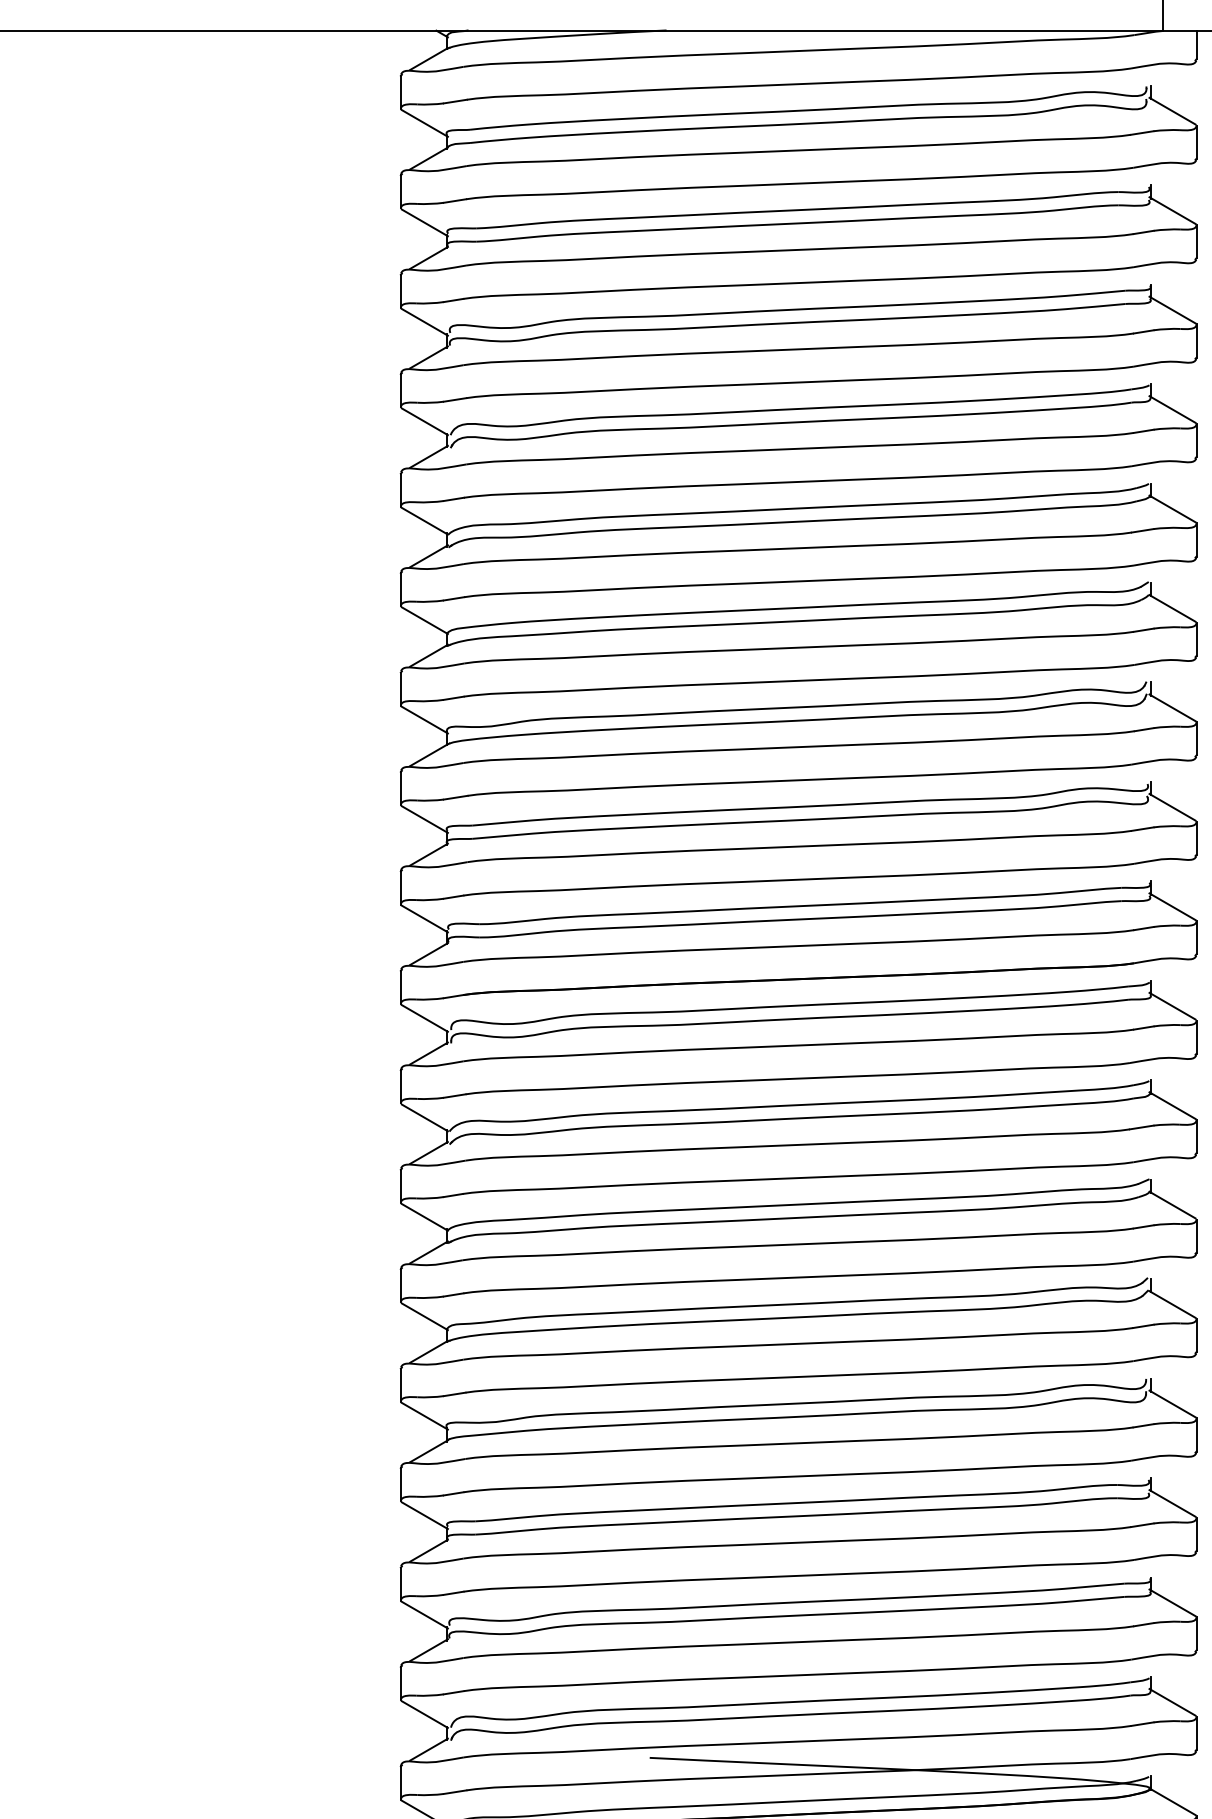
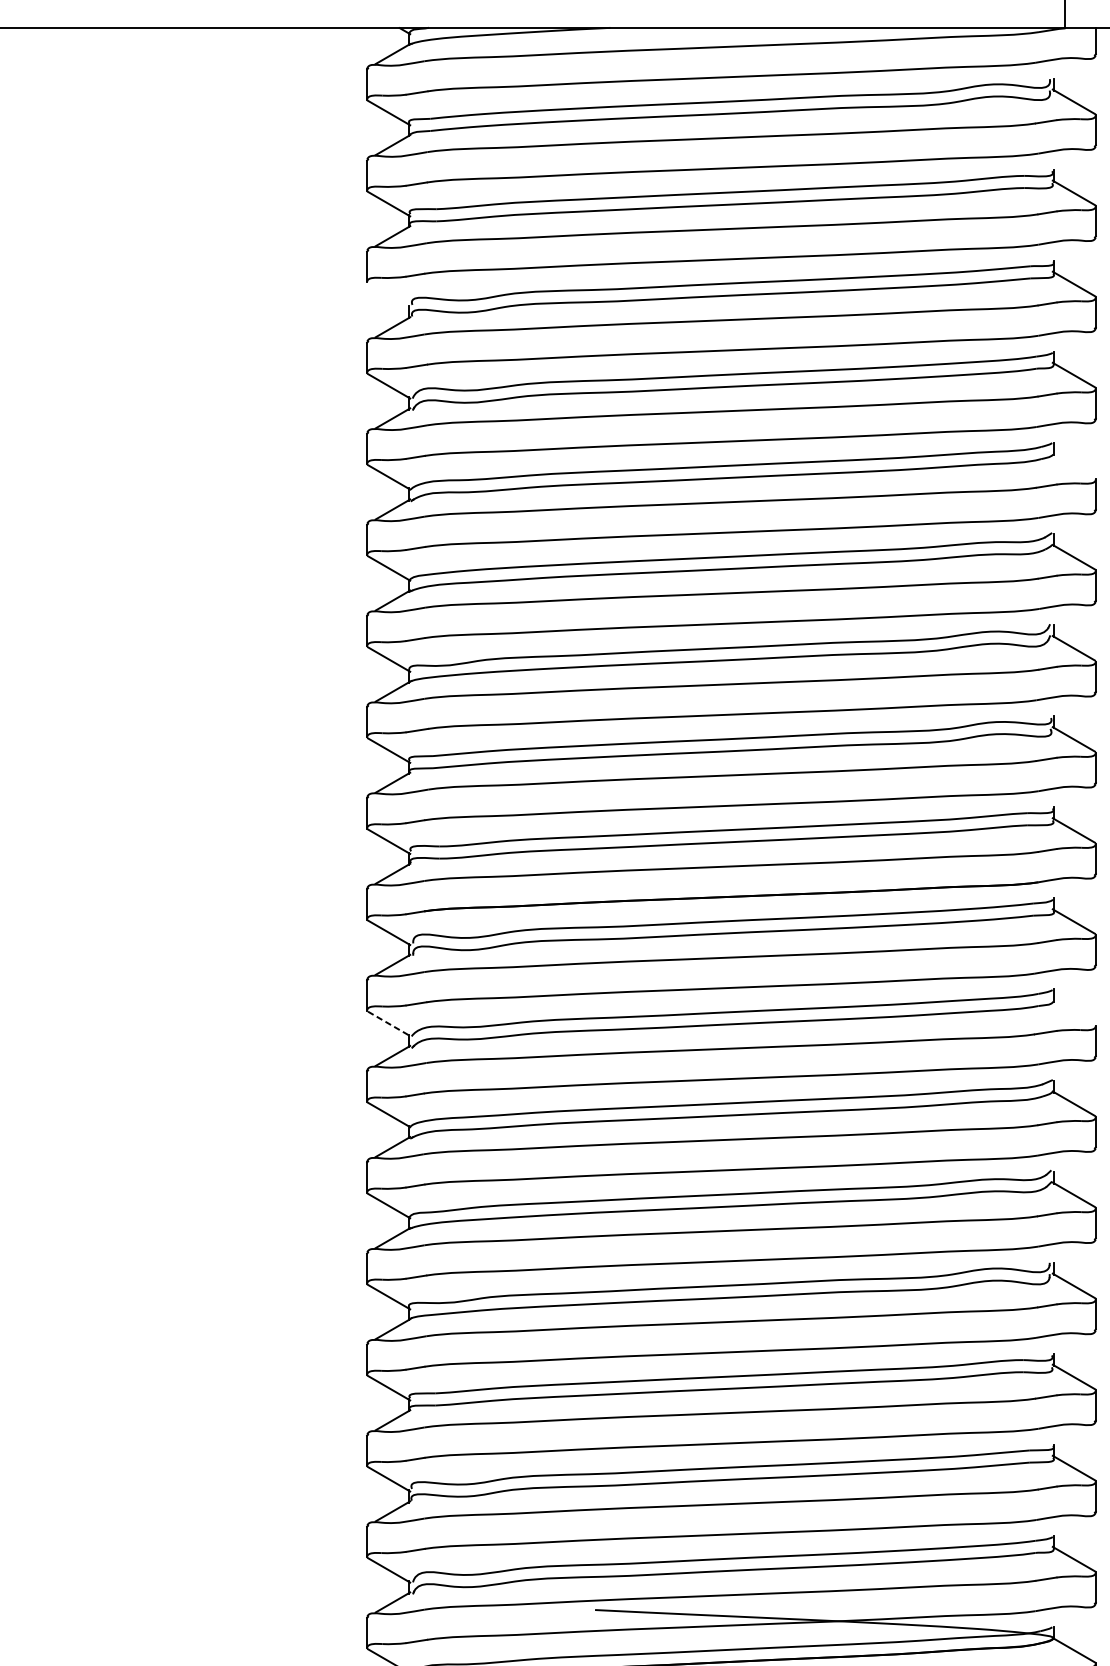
line: (424, 322) -> (388, 295), removed
line: (1172, 508) -> (1073, 465), removed
line: (1172, 1105) -> (1073, 1012), removed
line: (424, 1117) -> (388, 1023), solid -> dashed

